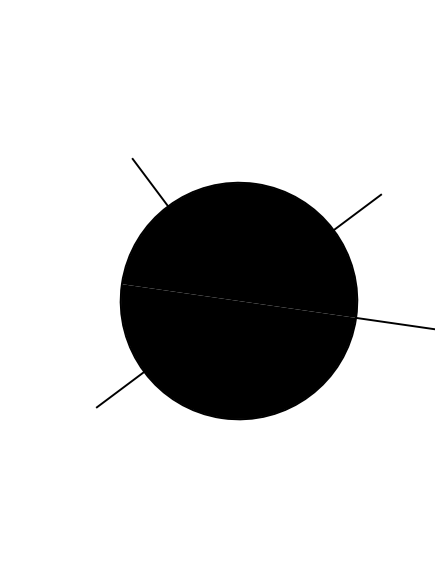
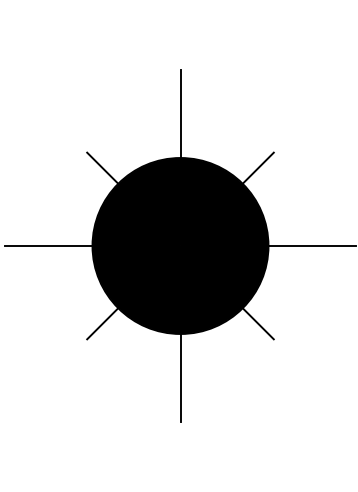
line: (264, 126) -> (180, 114), added
line: (63, 275) -> (48, 245), added
line: (326, 418) -> (257, 323), added
line: (213, 476) -> (180, 377), added

